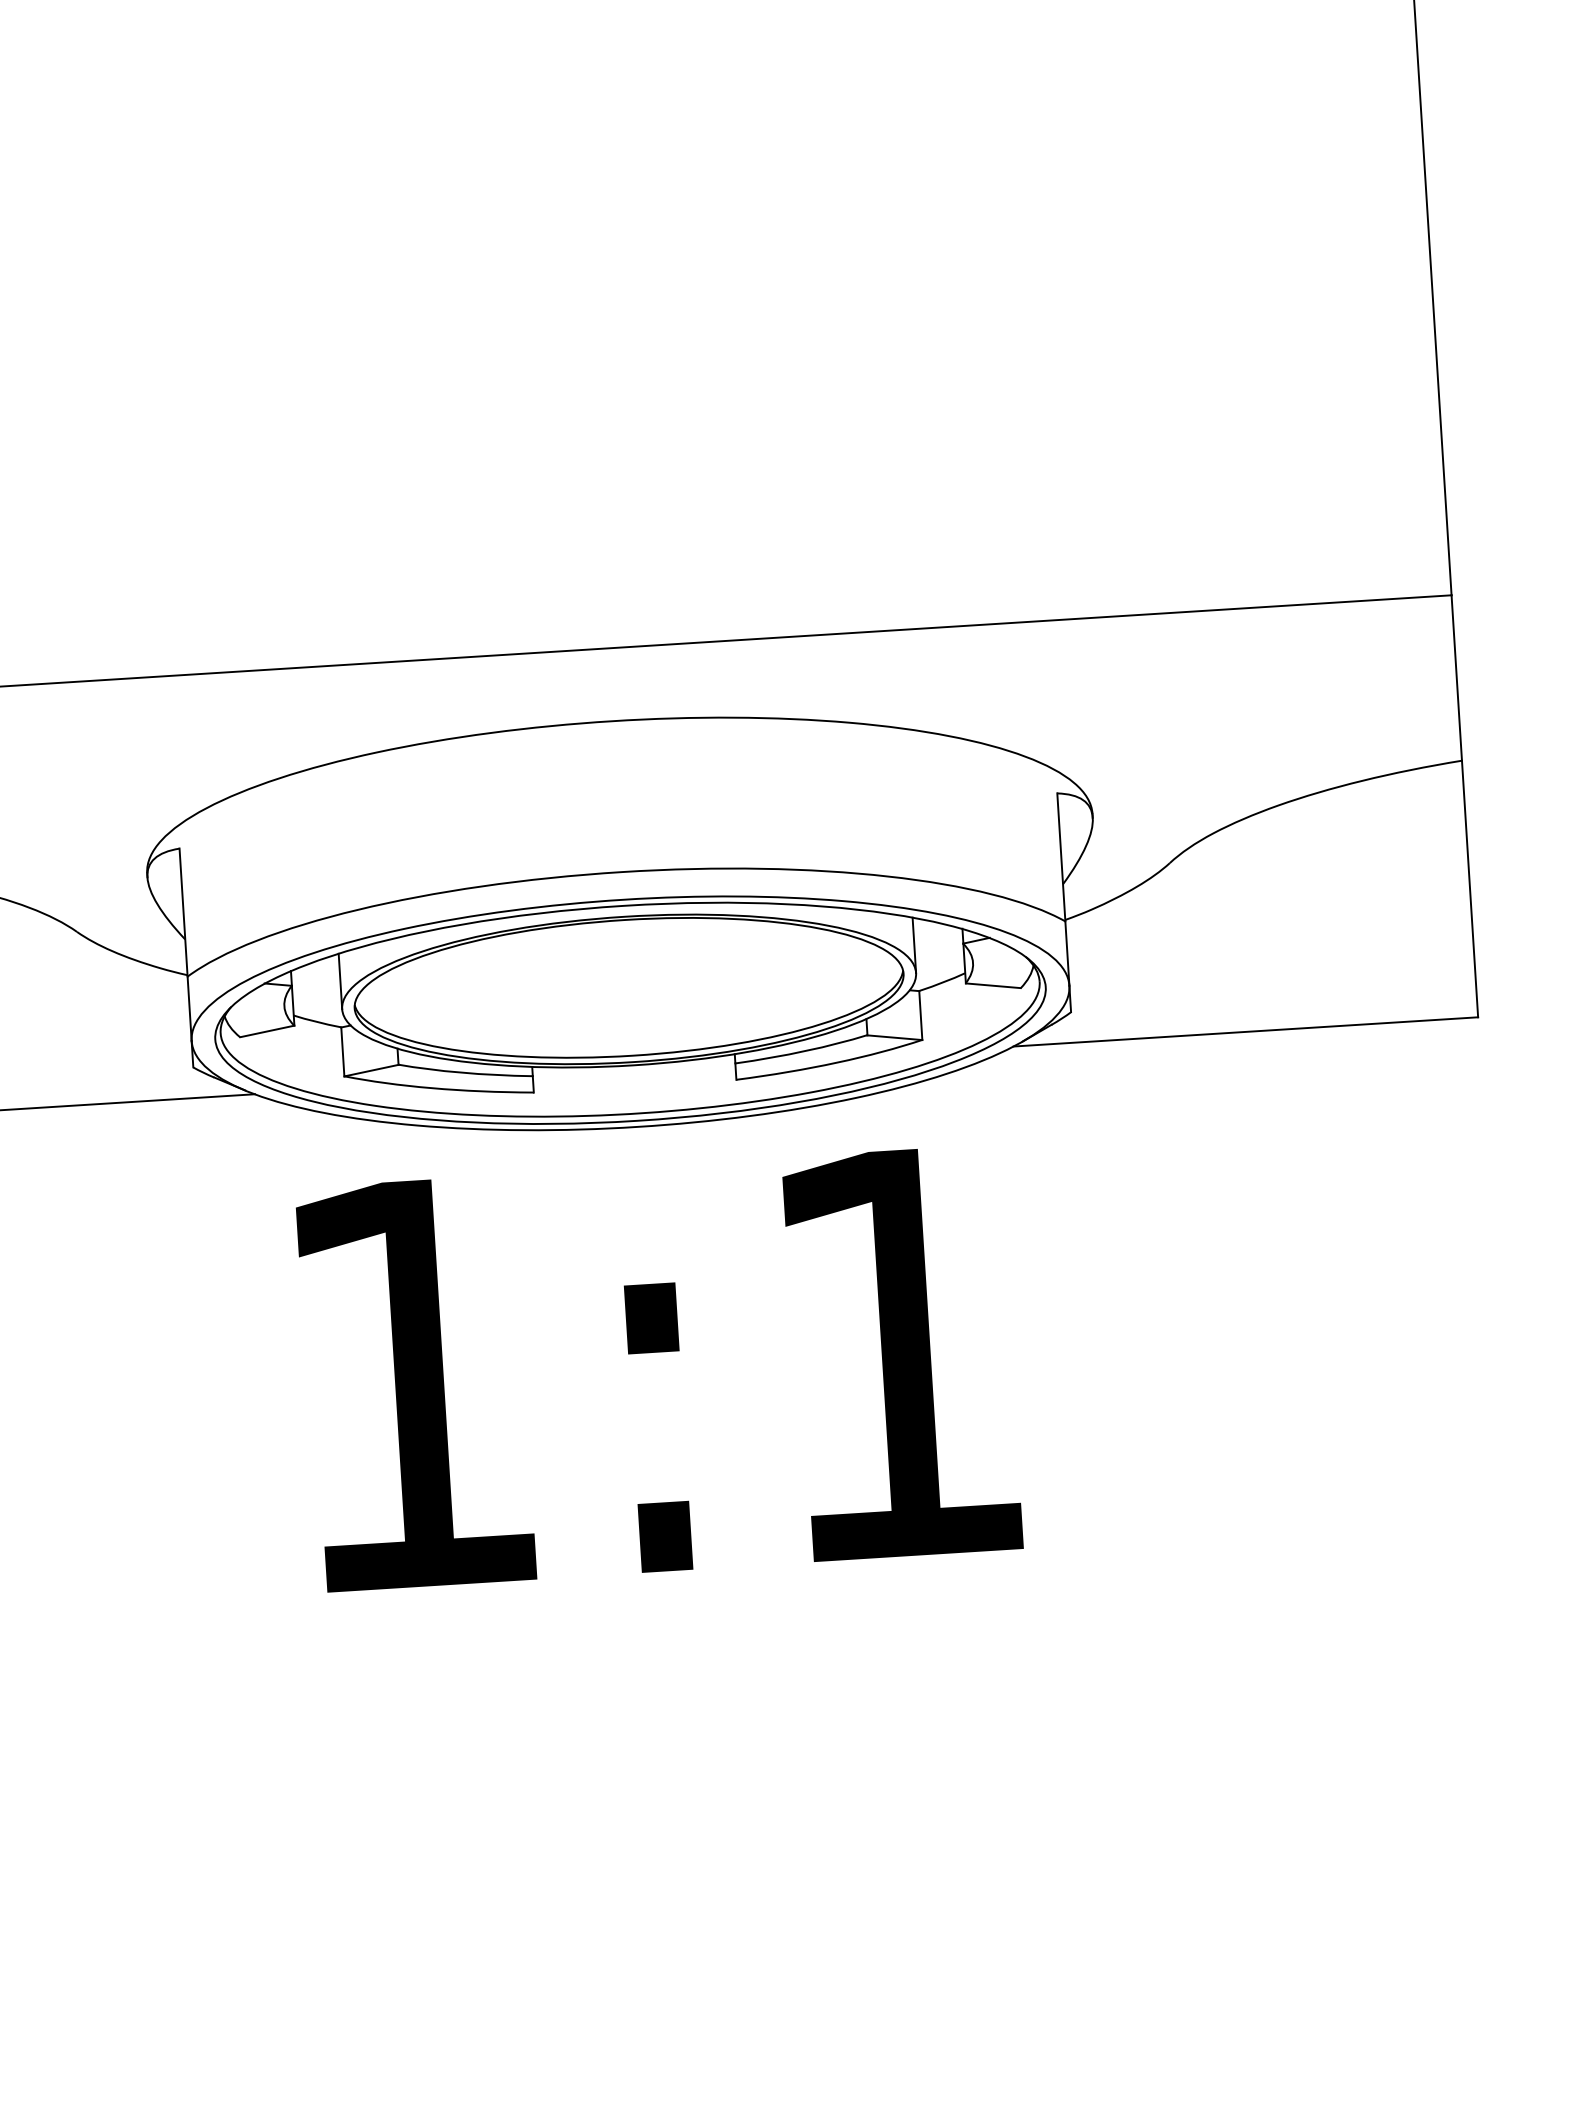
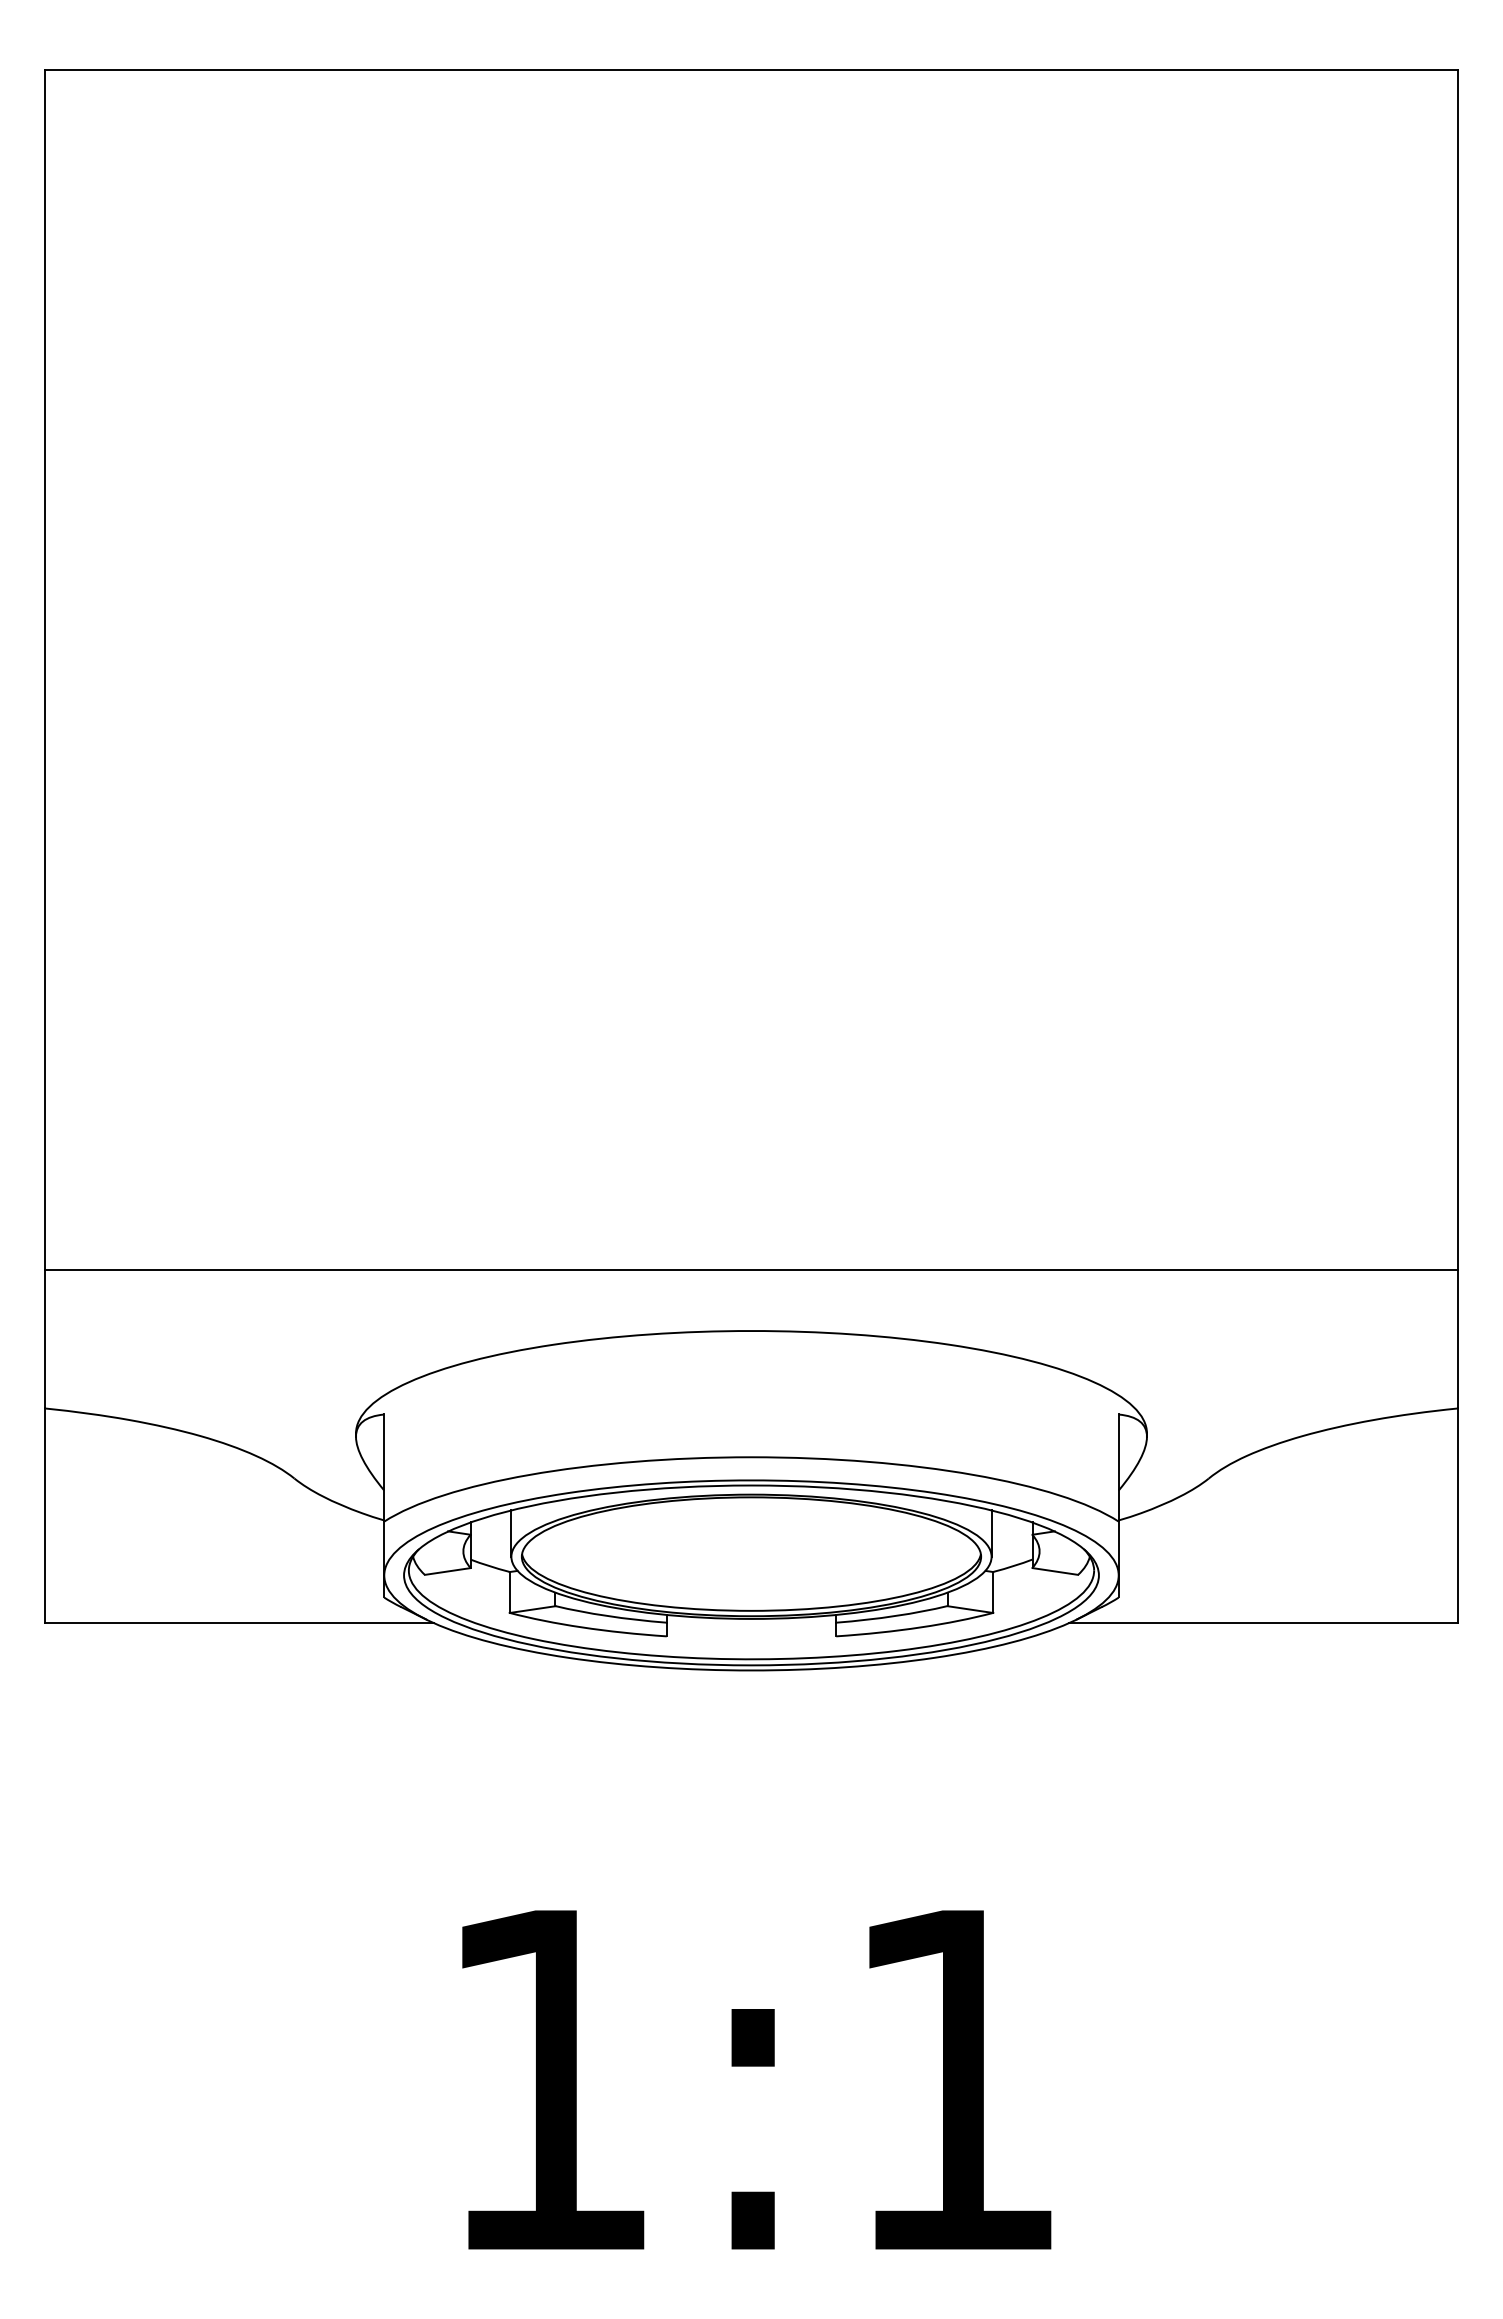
text: (658, 1367) -> (756, 2079), moved

